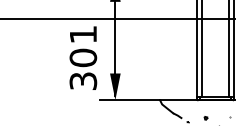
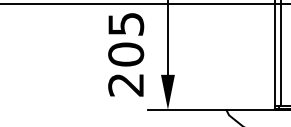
text: (83, 58) -> (126, 55), 301 -> 205

